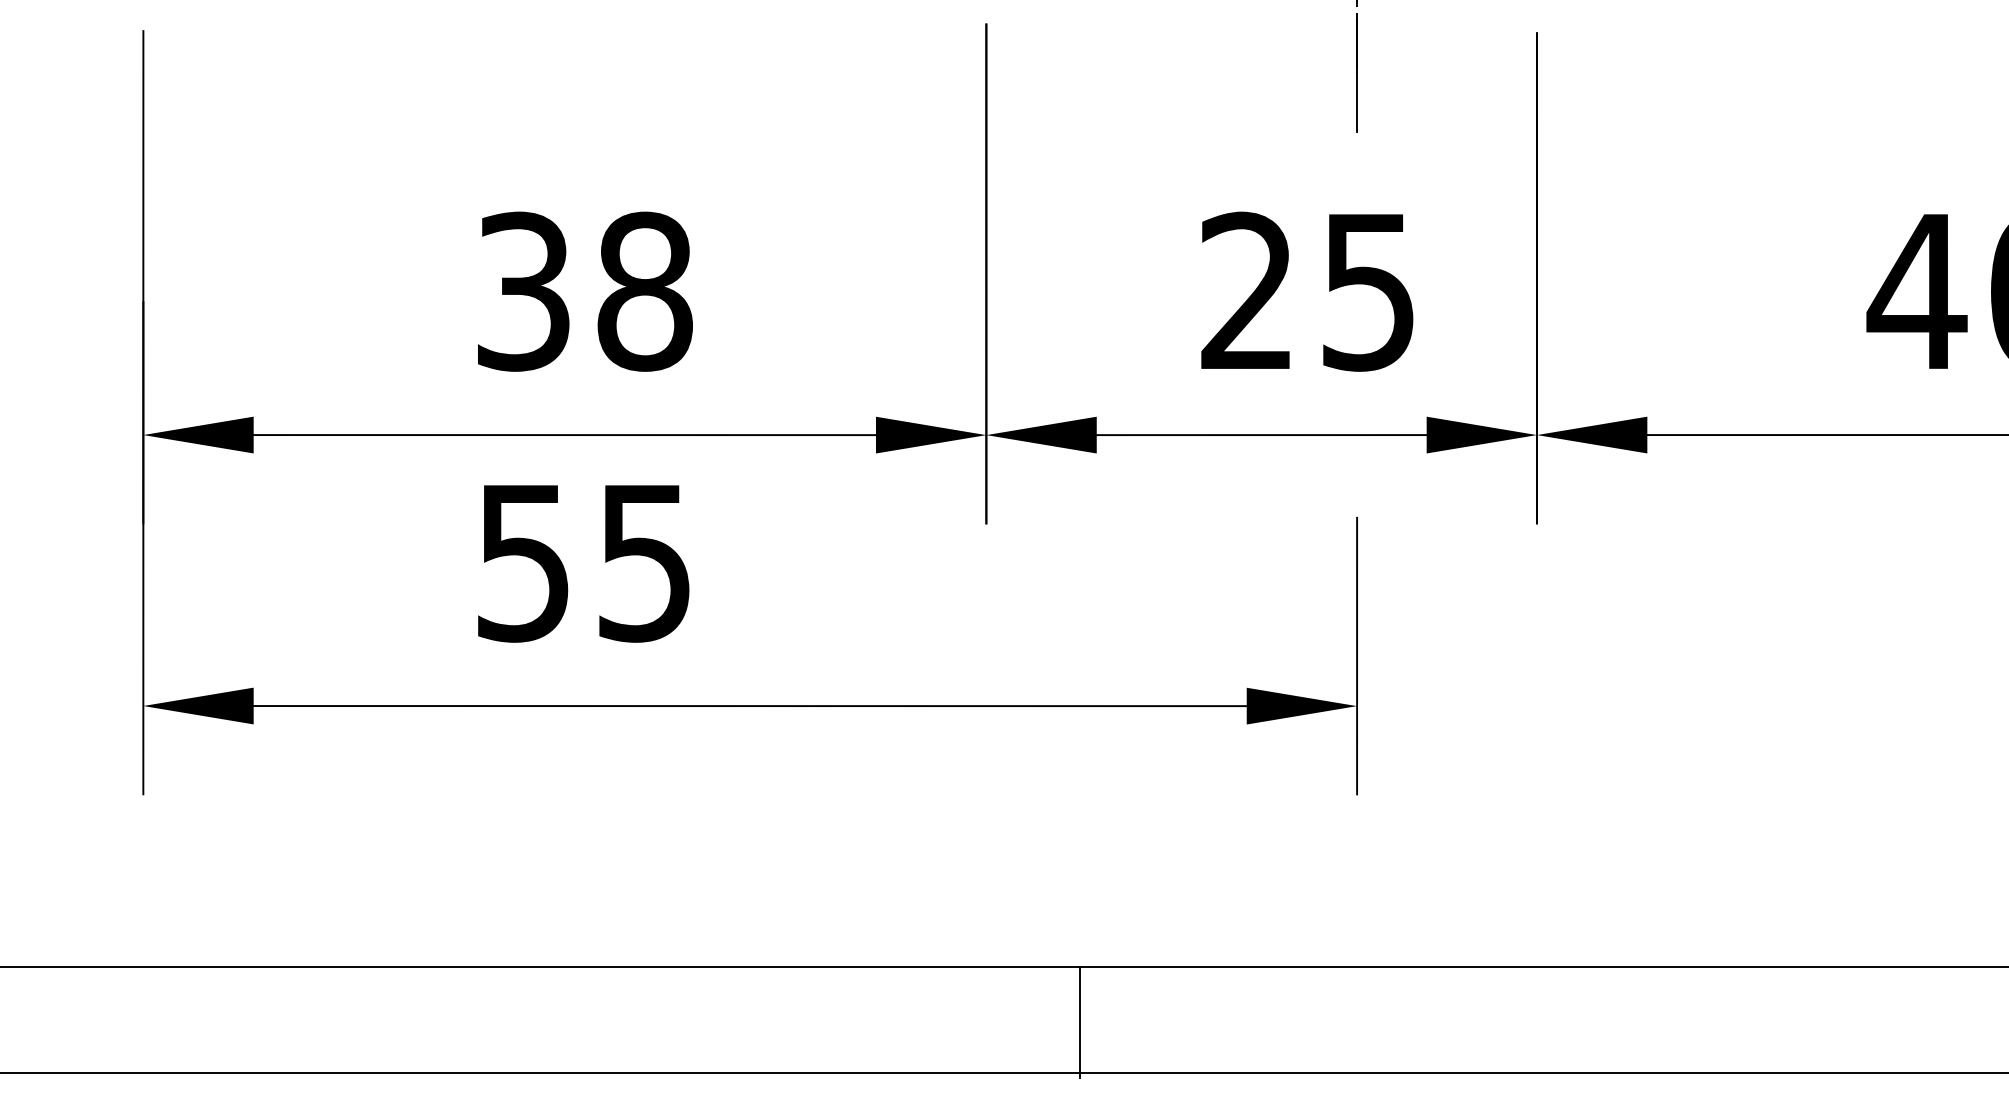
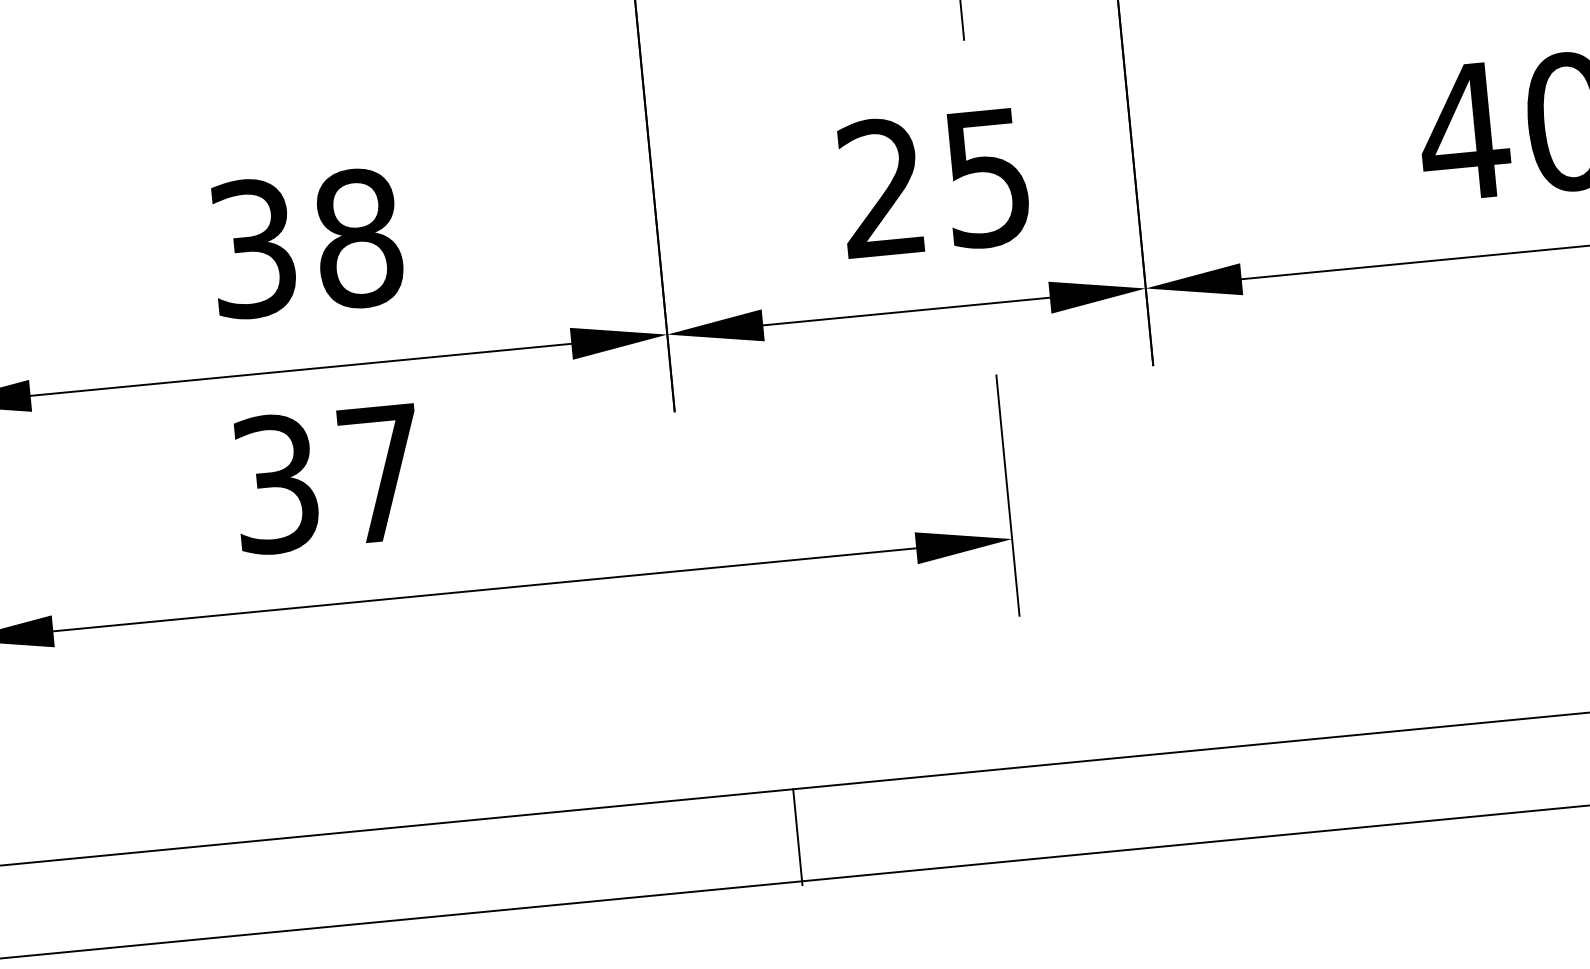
text: (583, 562) -> (327, 478), 55 -> 37

